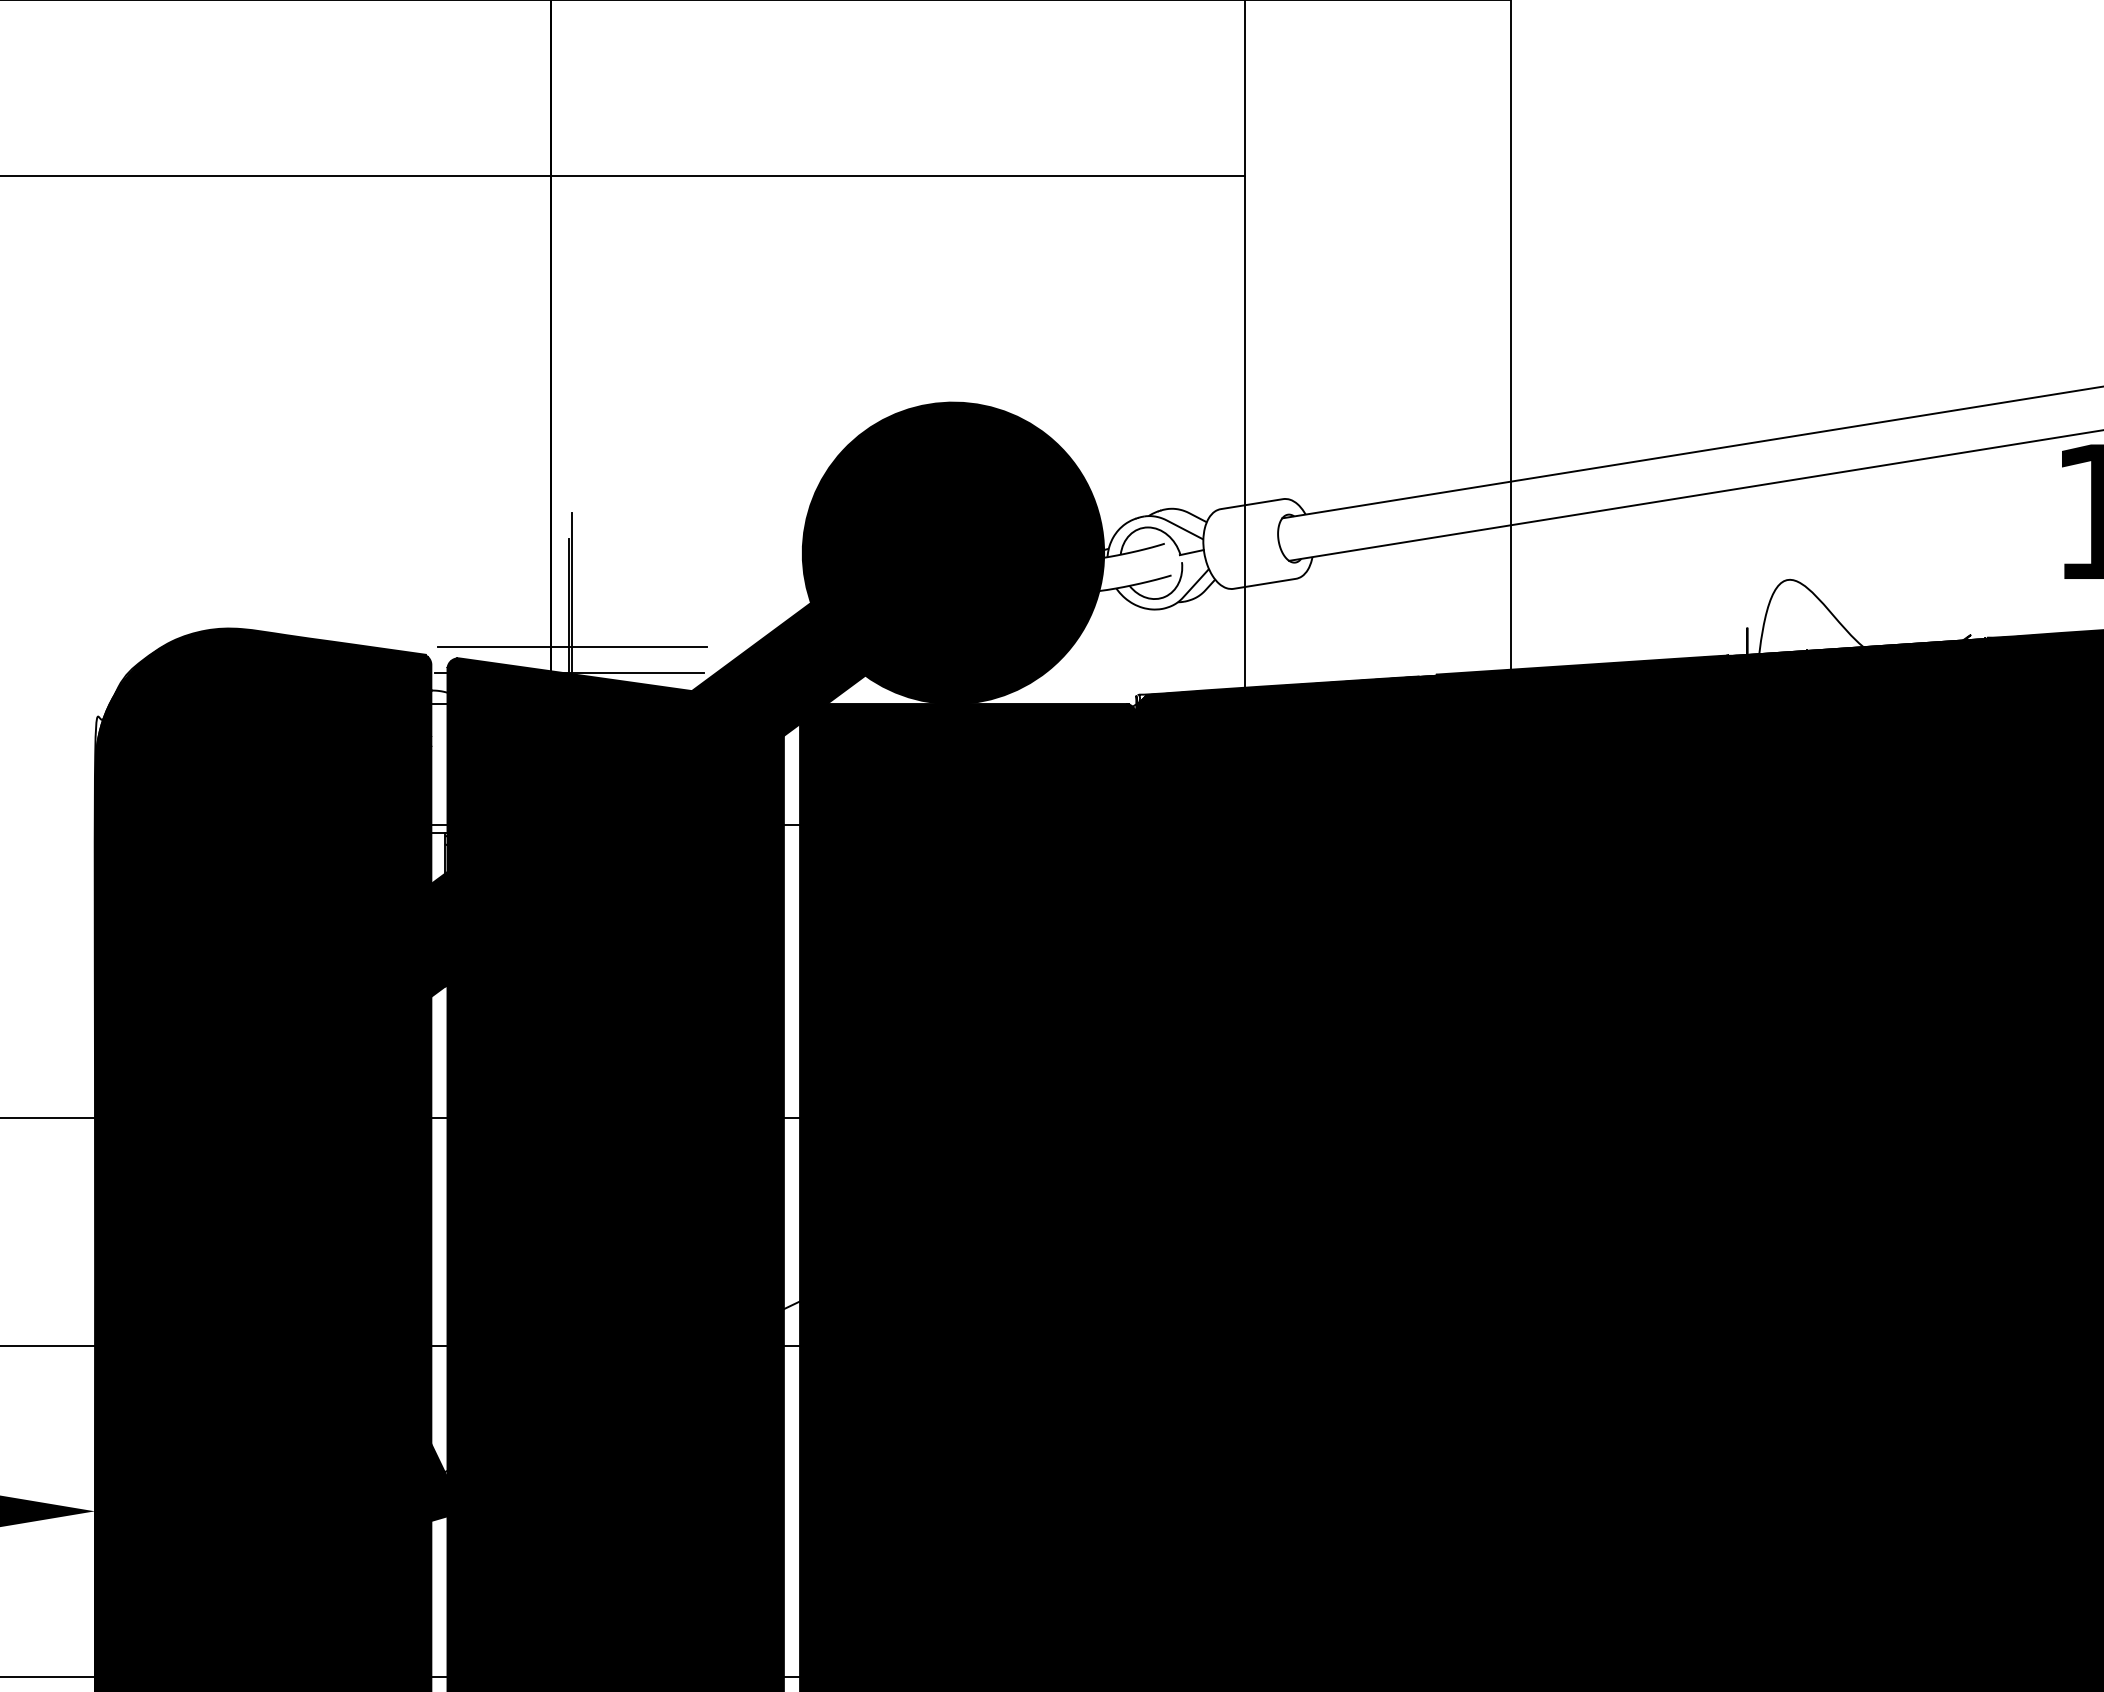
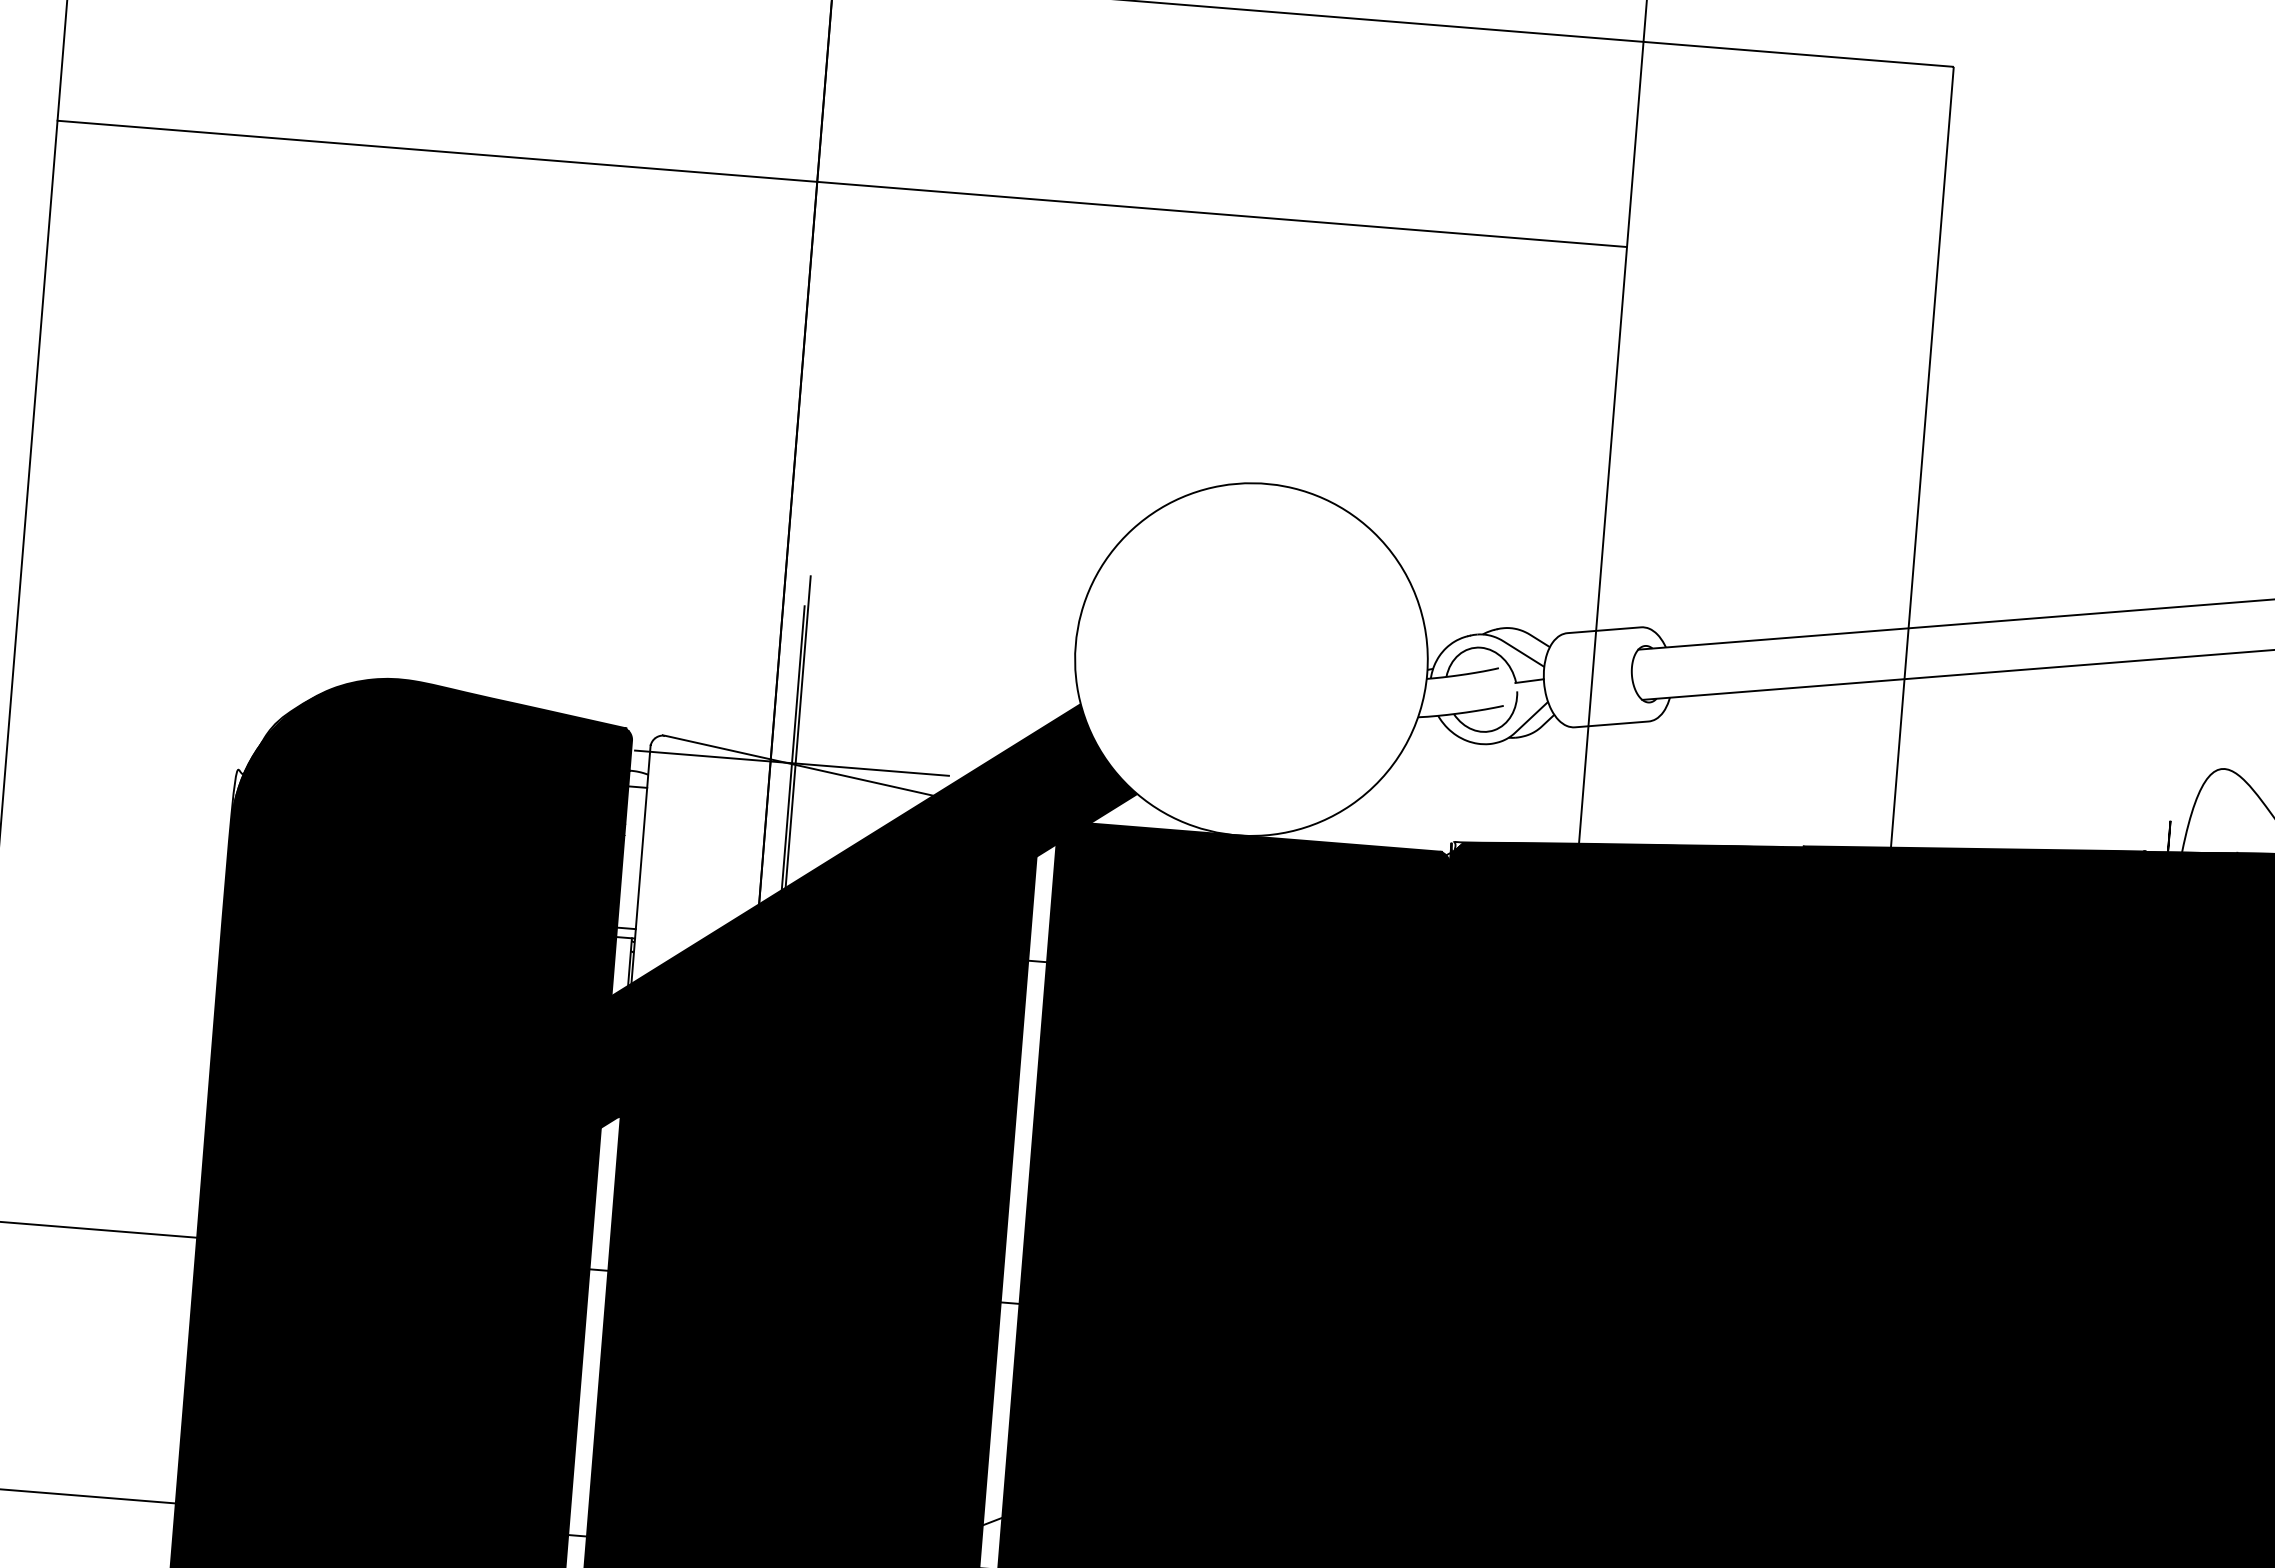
fill: (953, 552) -> (1251, 658), removed
line: (571, 647) -> (797, 733), removed
fill: (569, 765) -> (783, 871), removed

